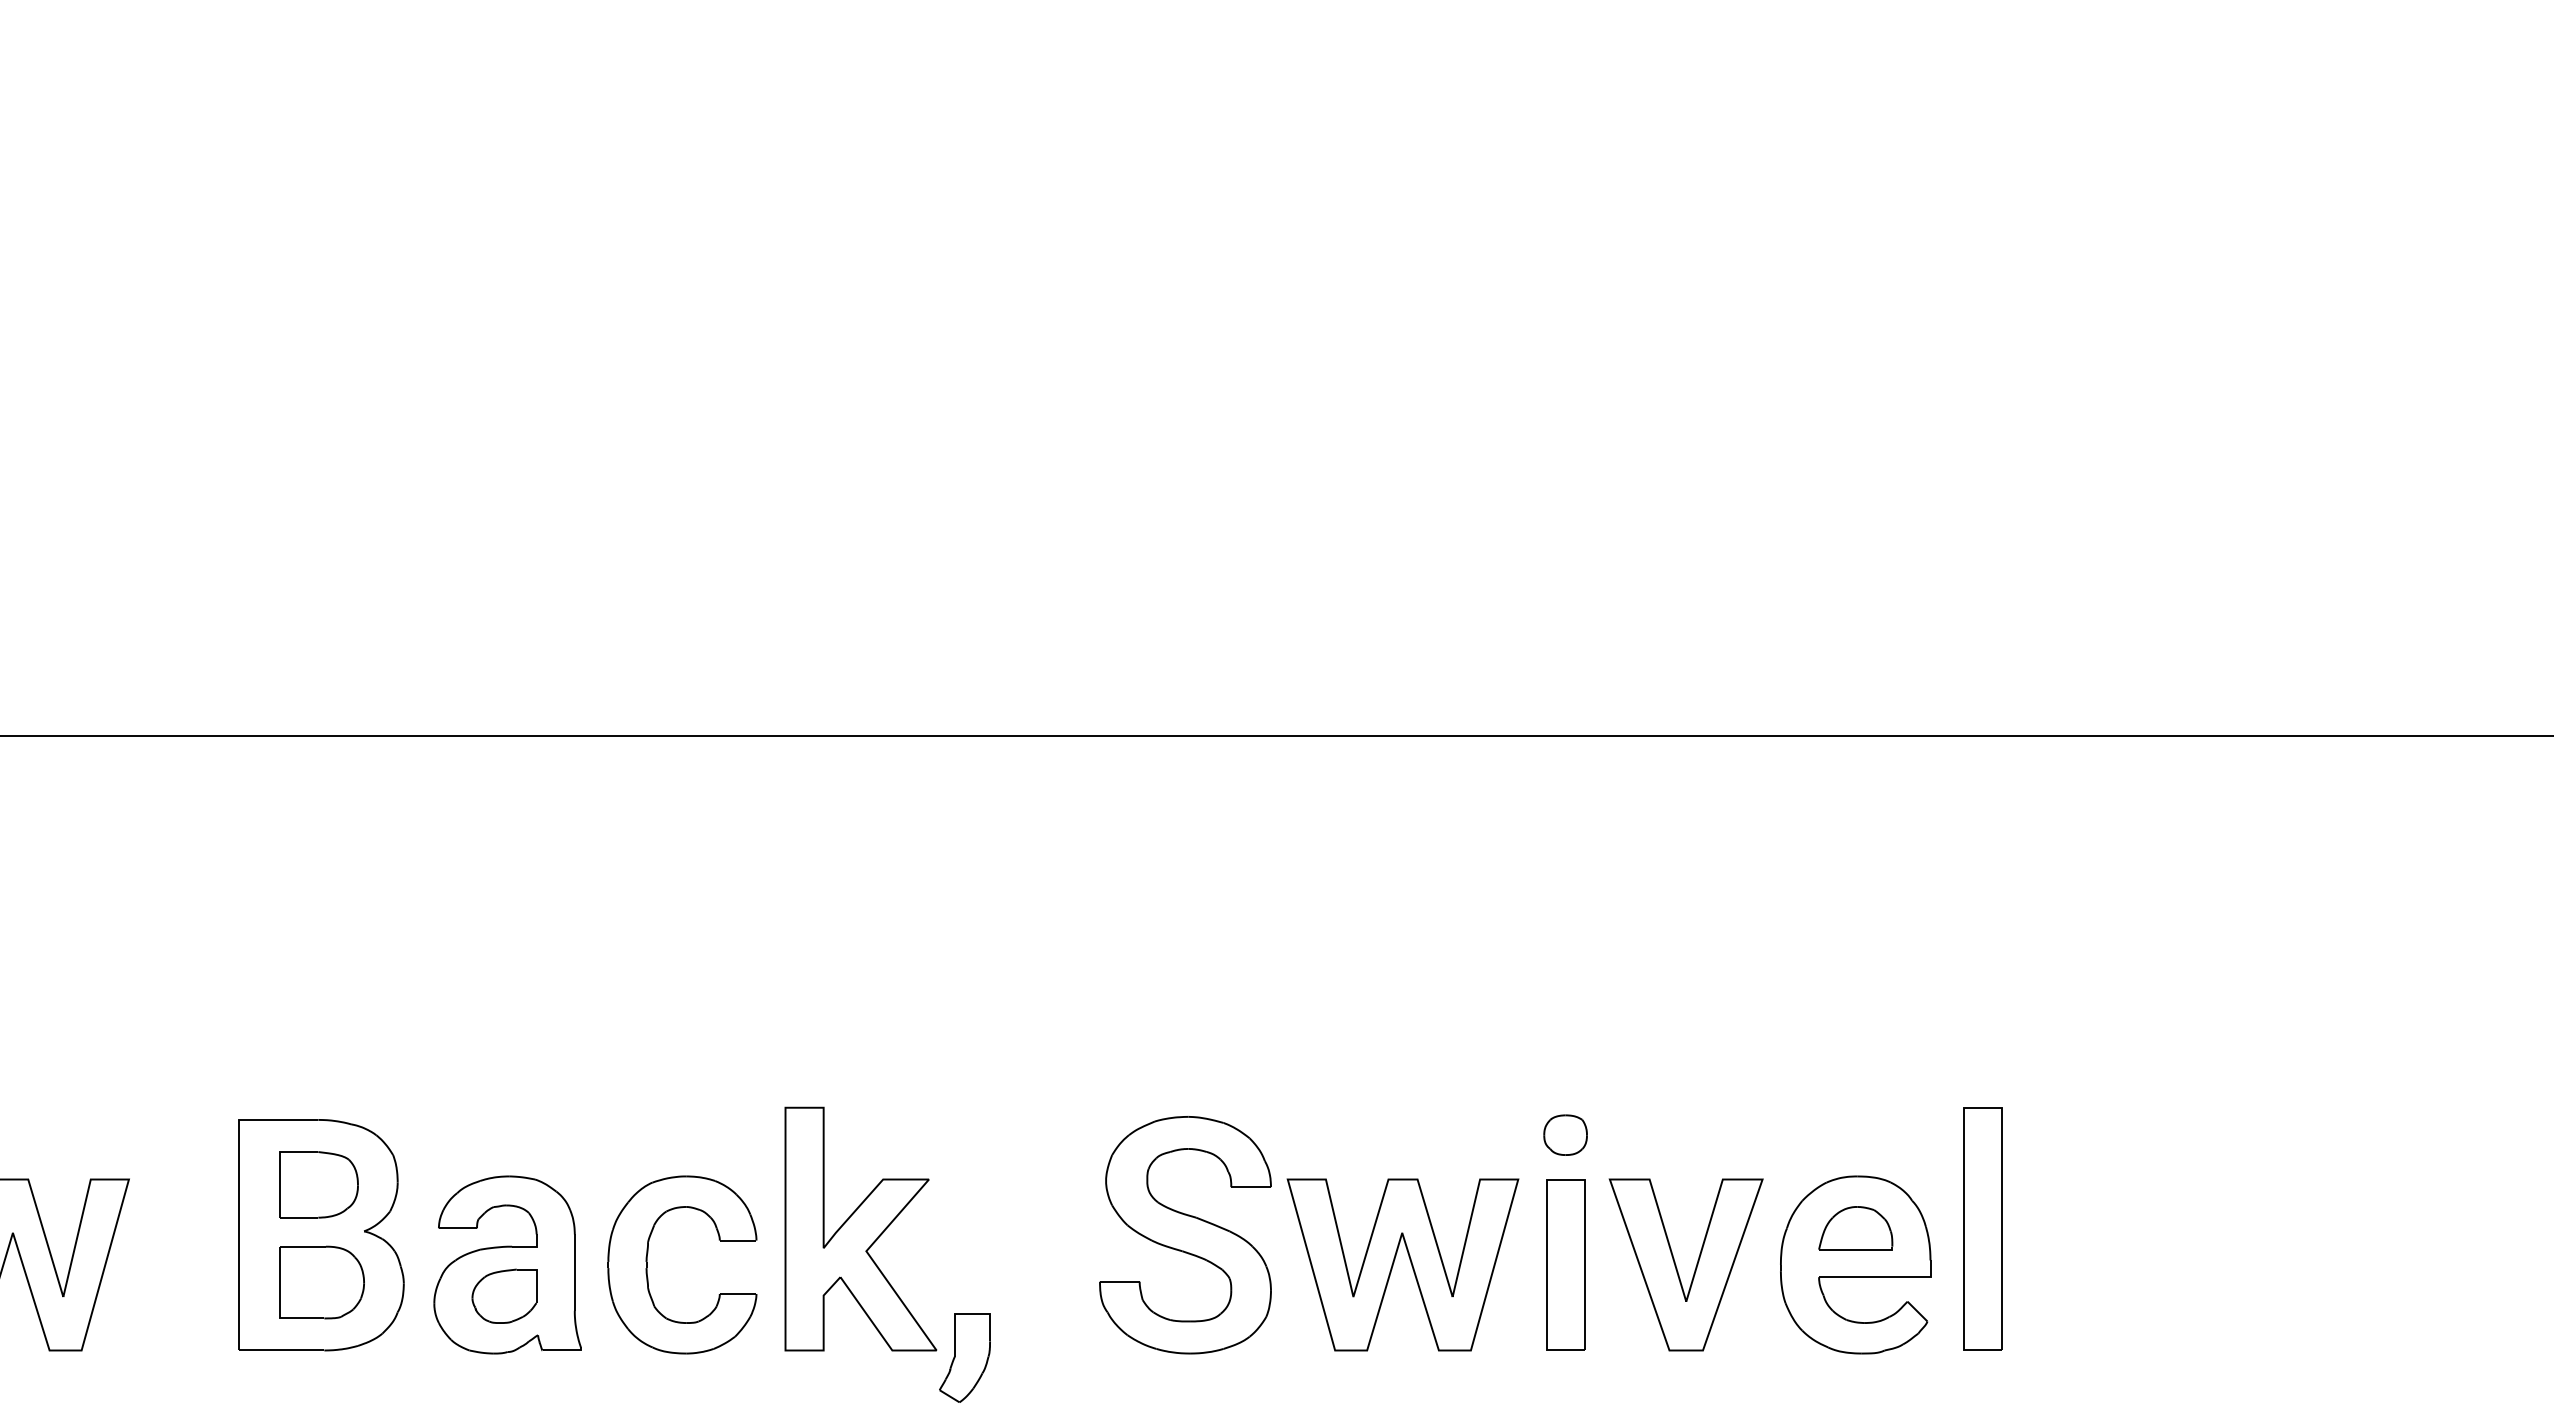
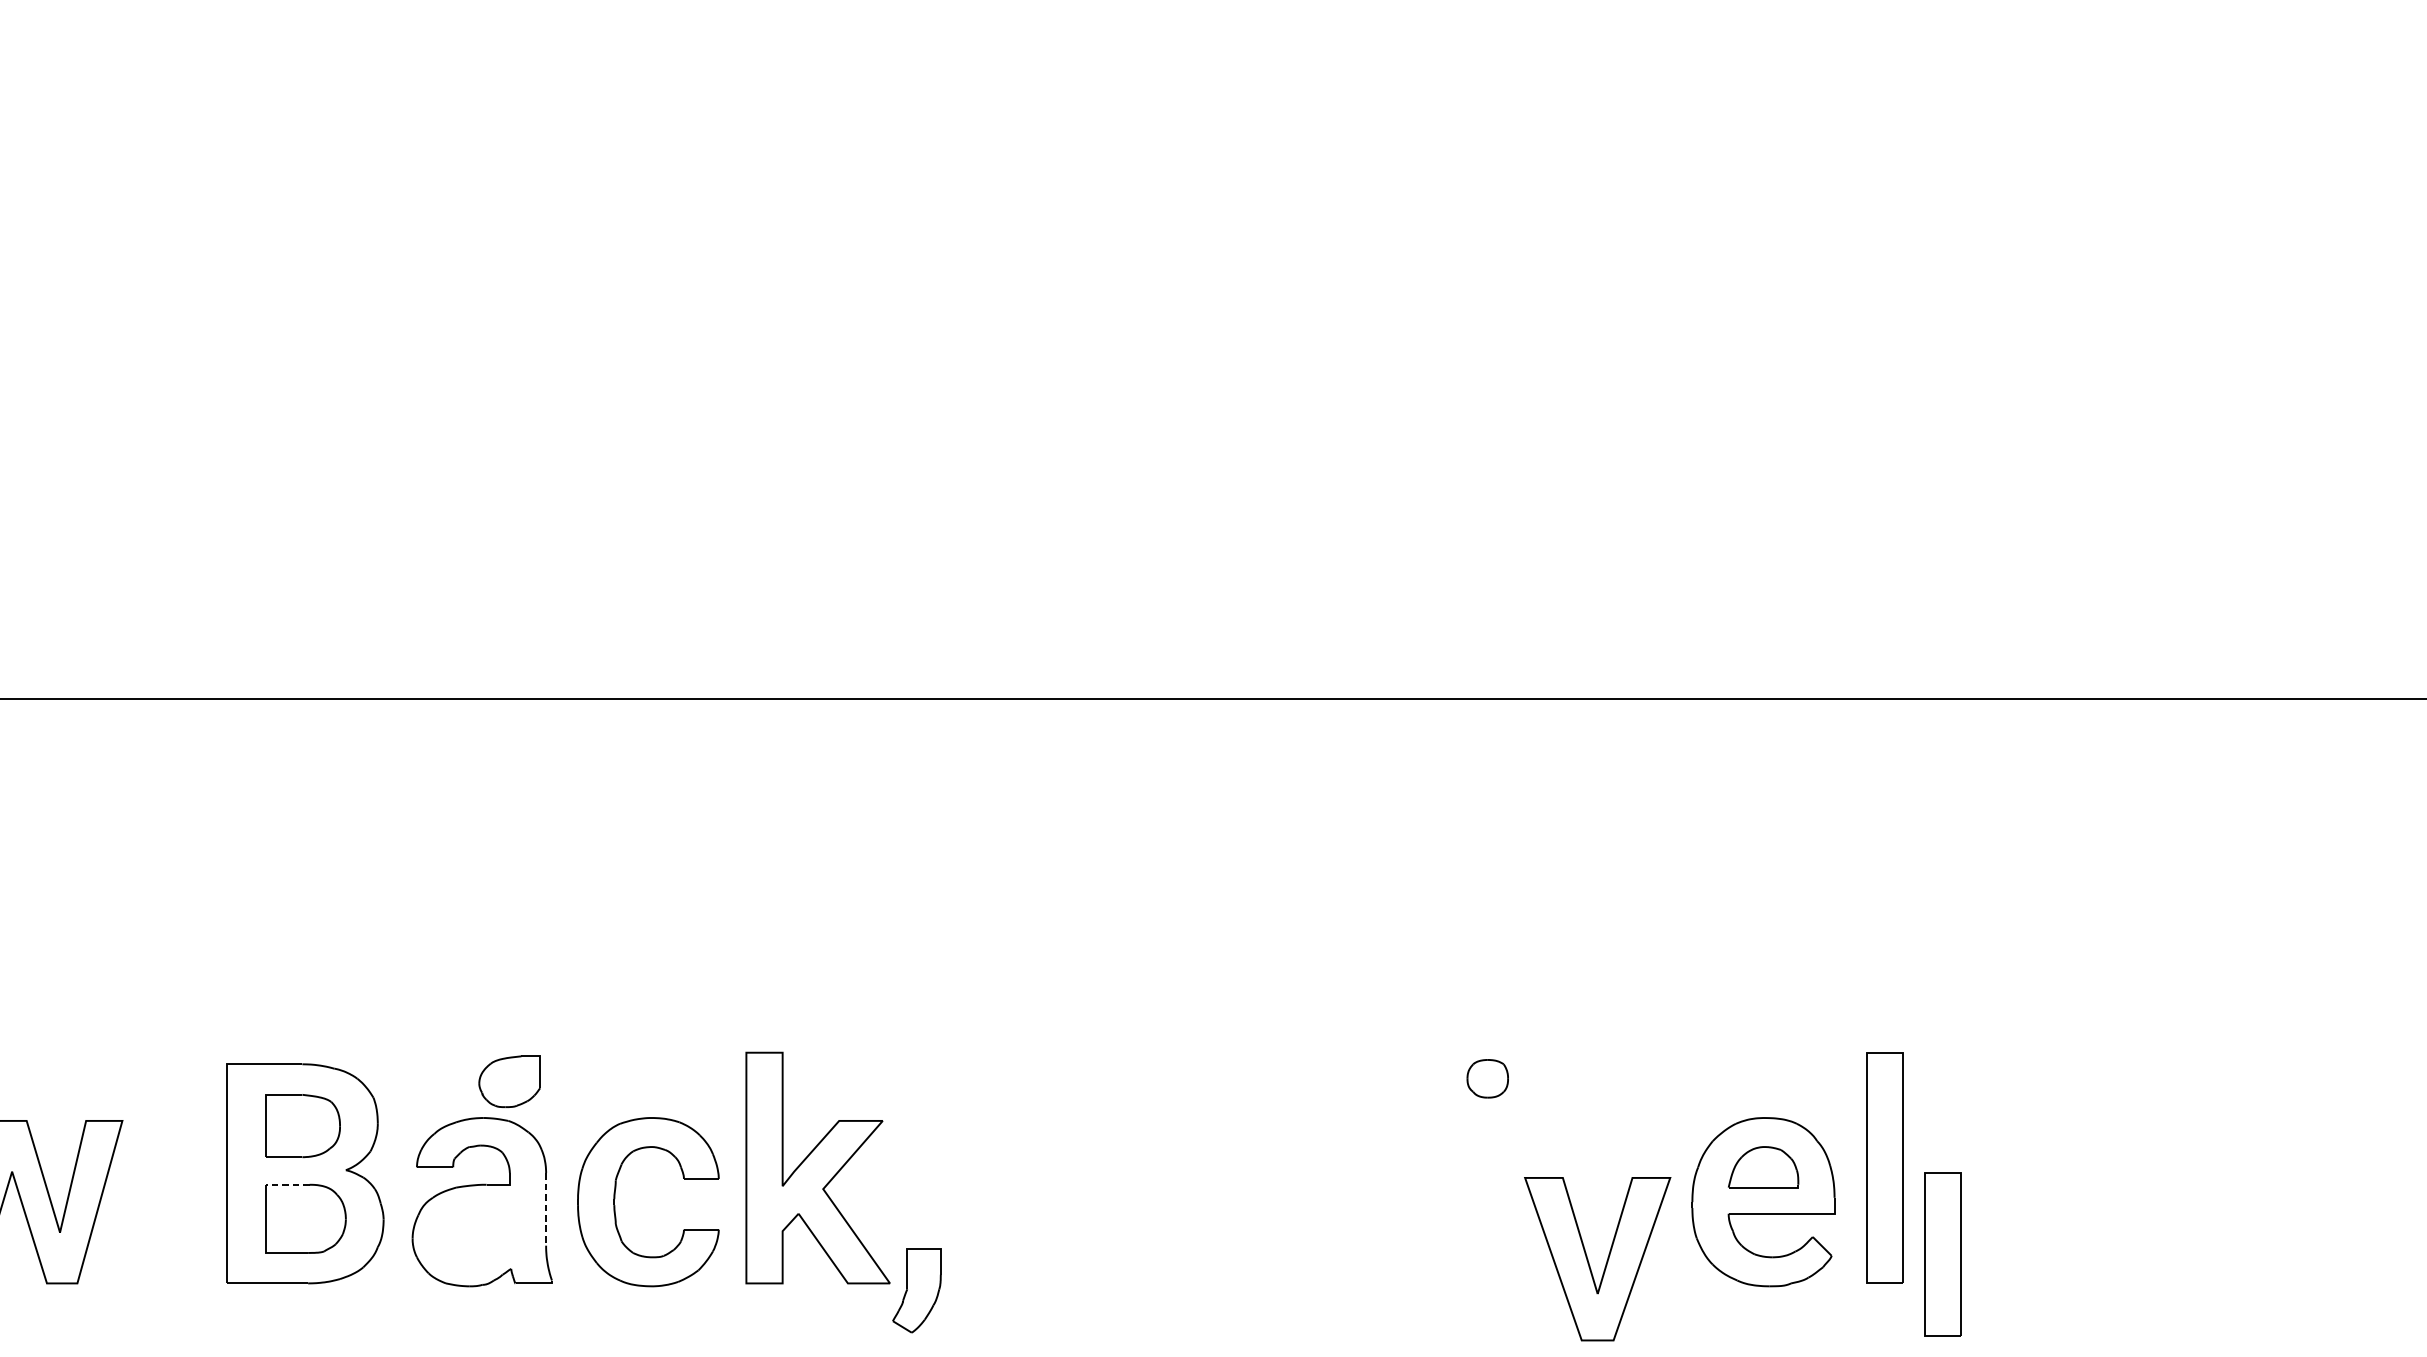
part: (1185, 1235) -> (1126, 1174), removed
line: (303, 1246) -> (288, 1184), solid -> dashed
part: (1409, 1260) -> (1339, 1197), removed
part: (1565, 1264) -> (1941, 1253), moved
part: (1677, 1268) -> (1589, 1262), moved
line: (574, 1273) -> (545, 1210), solid -> dashed
part: (504, 1295) -> (509, 1080), moved

